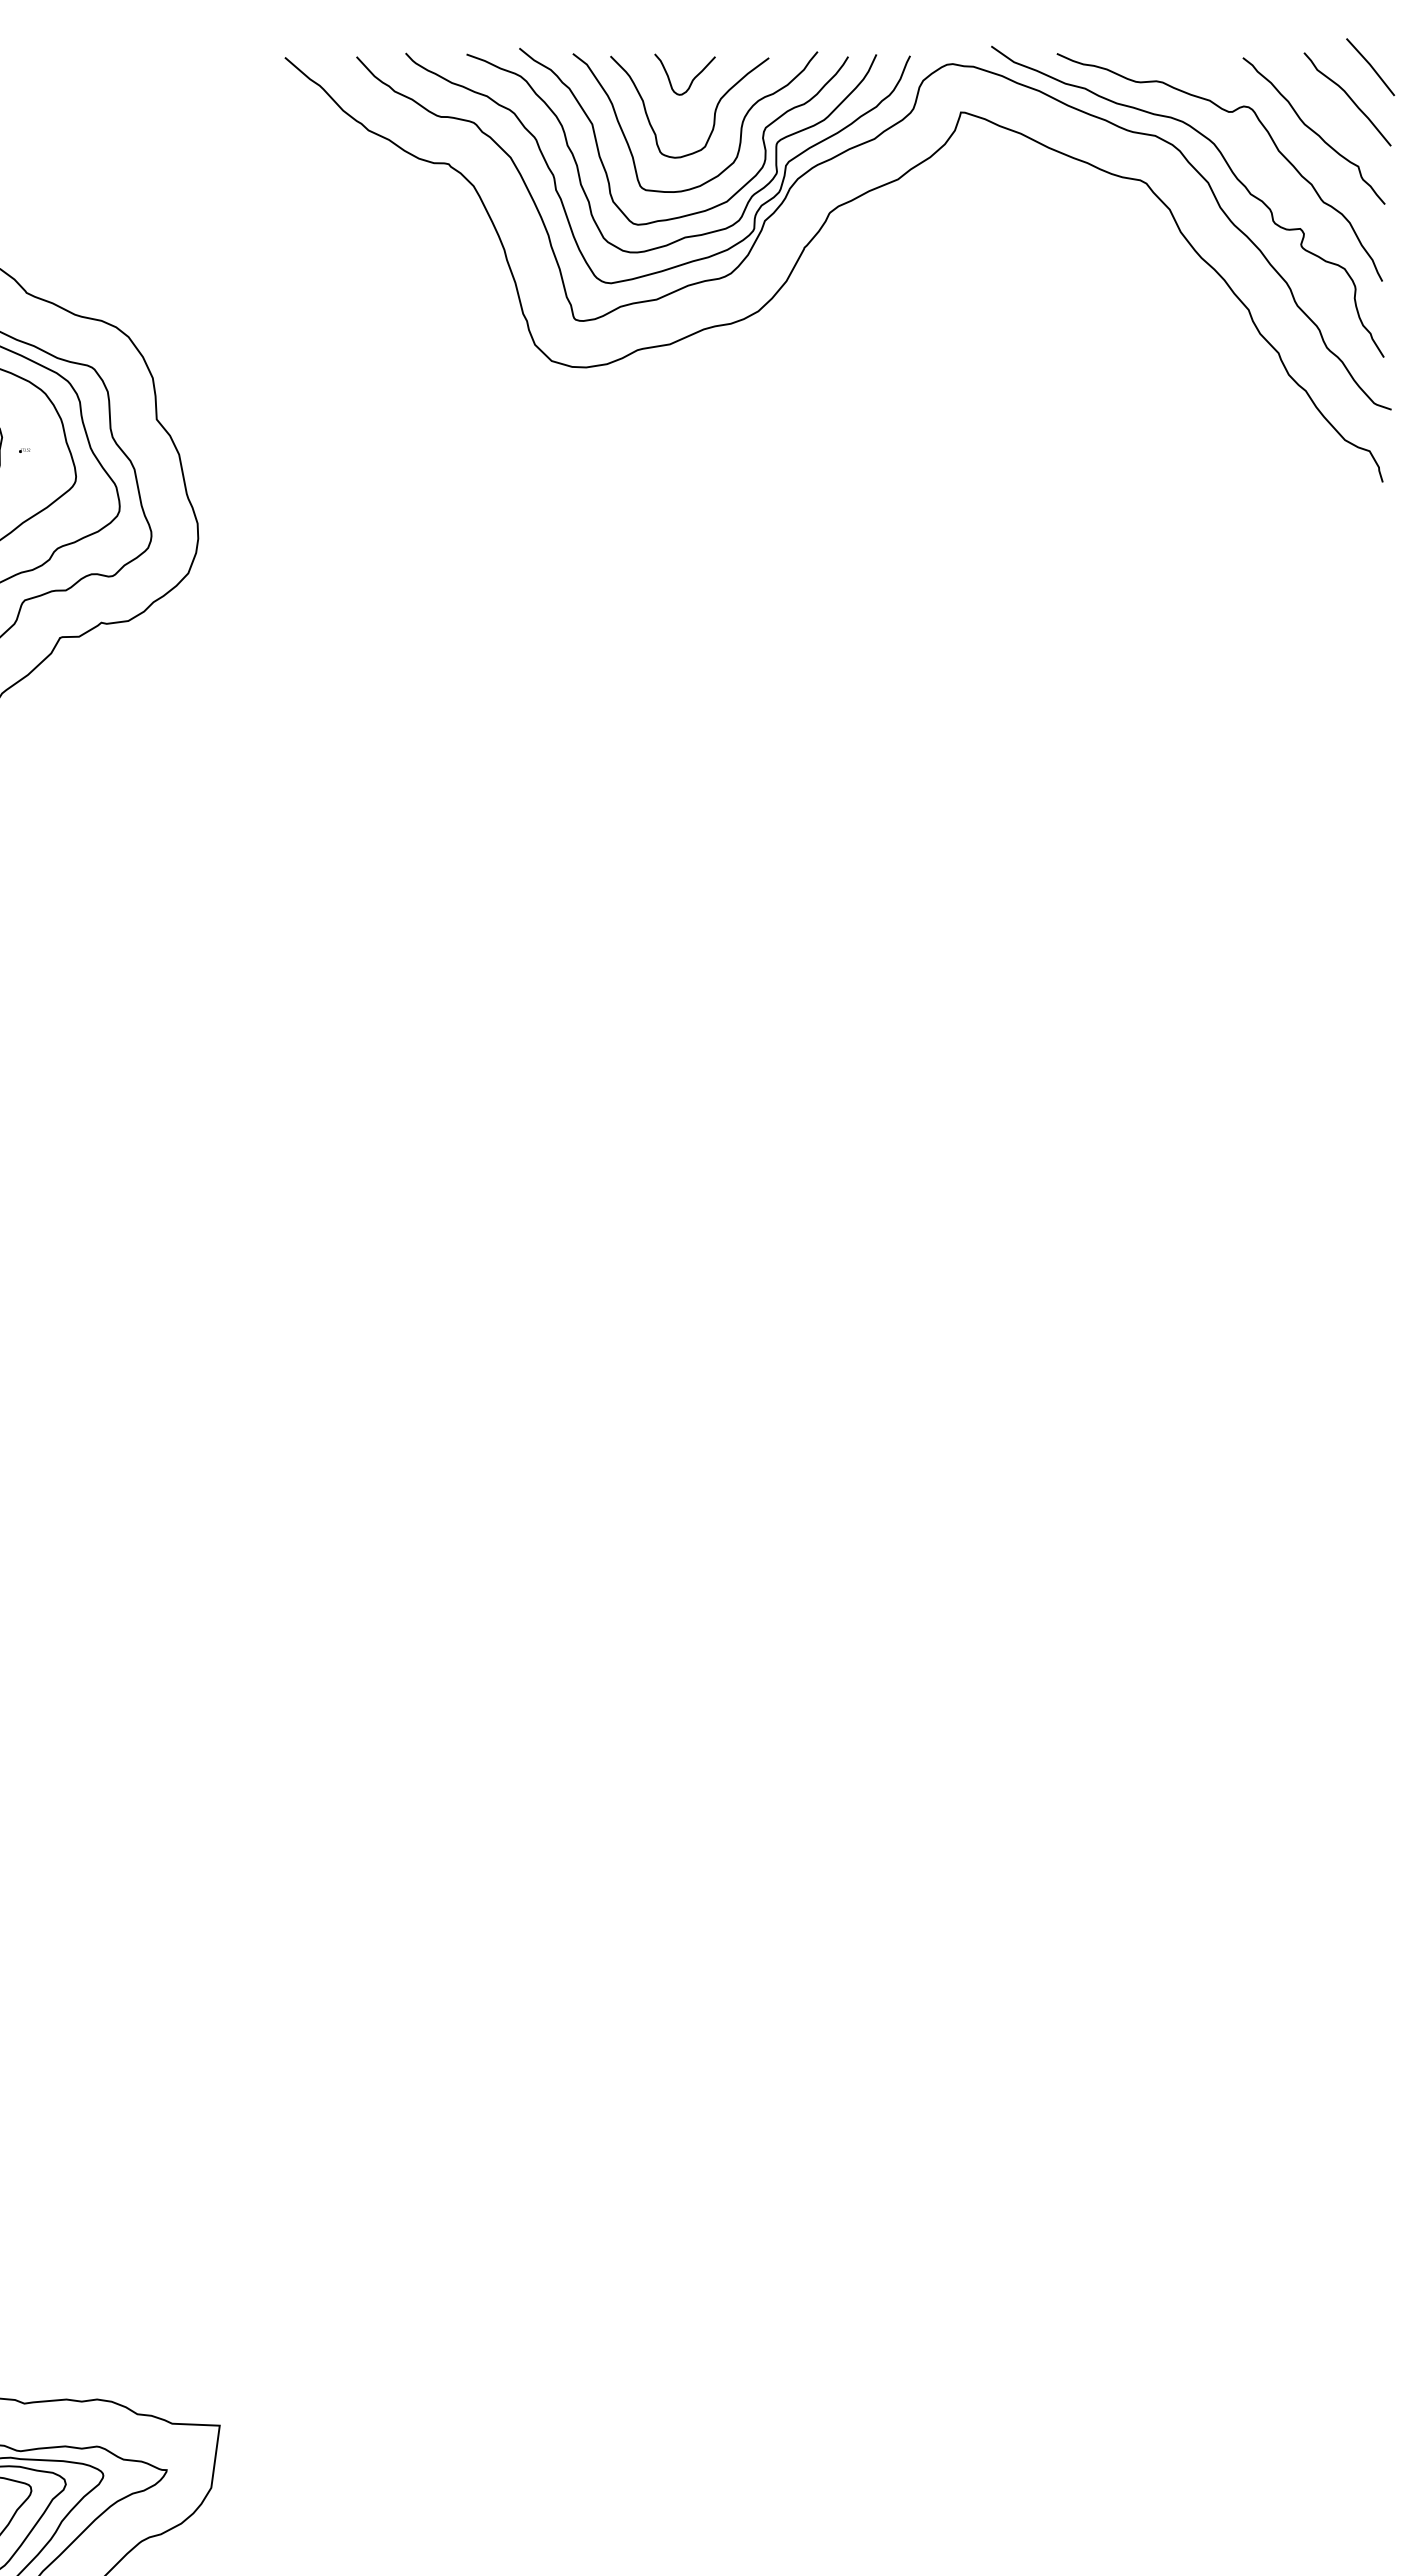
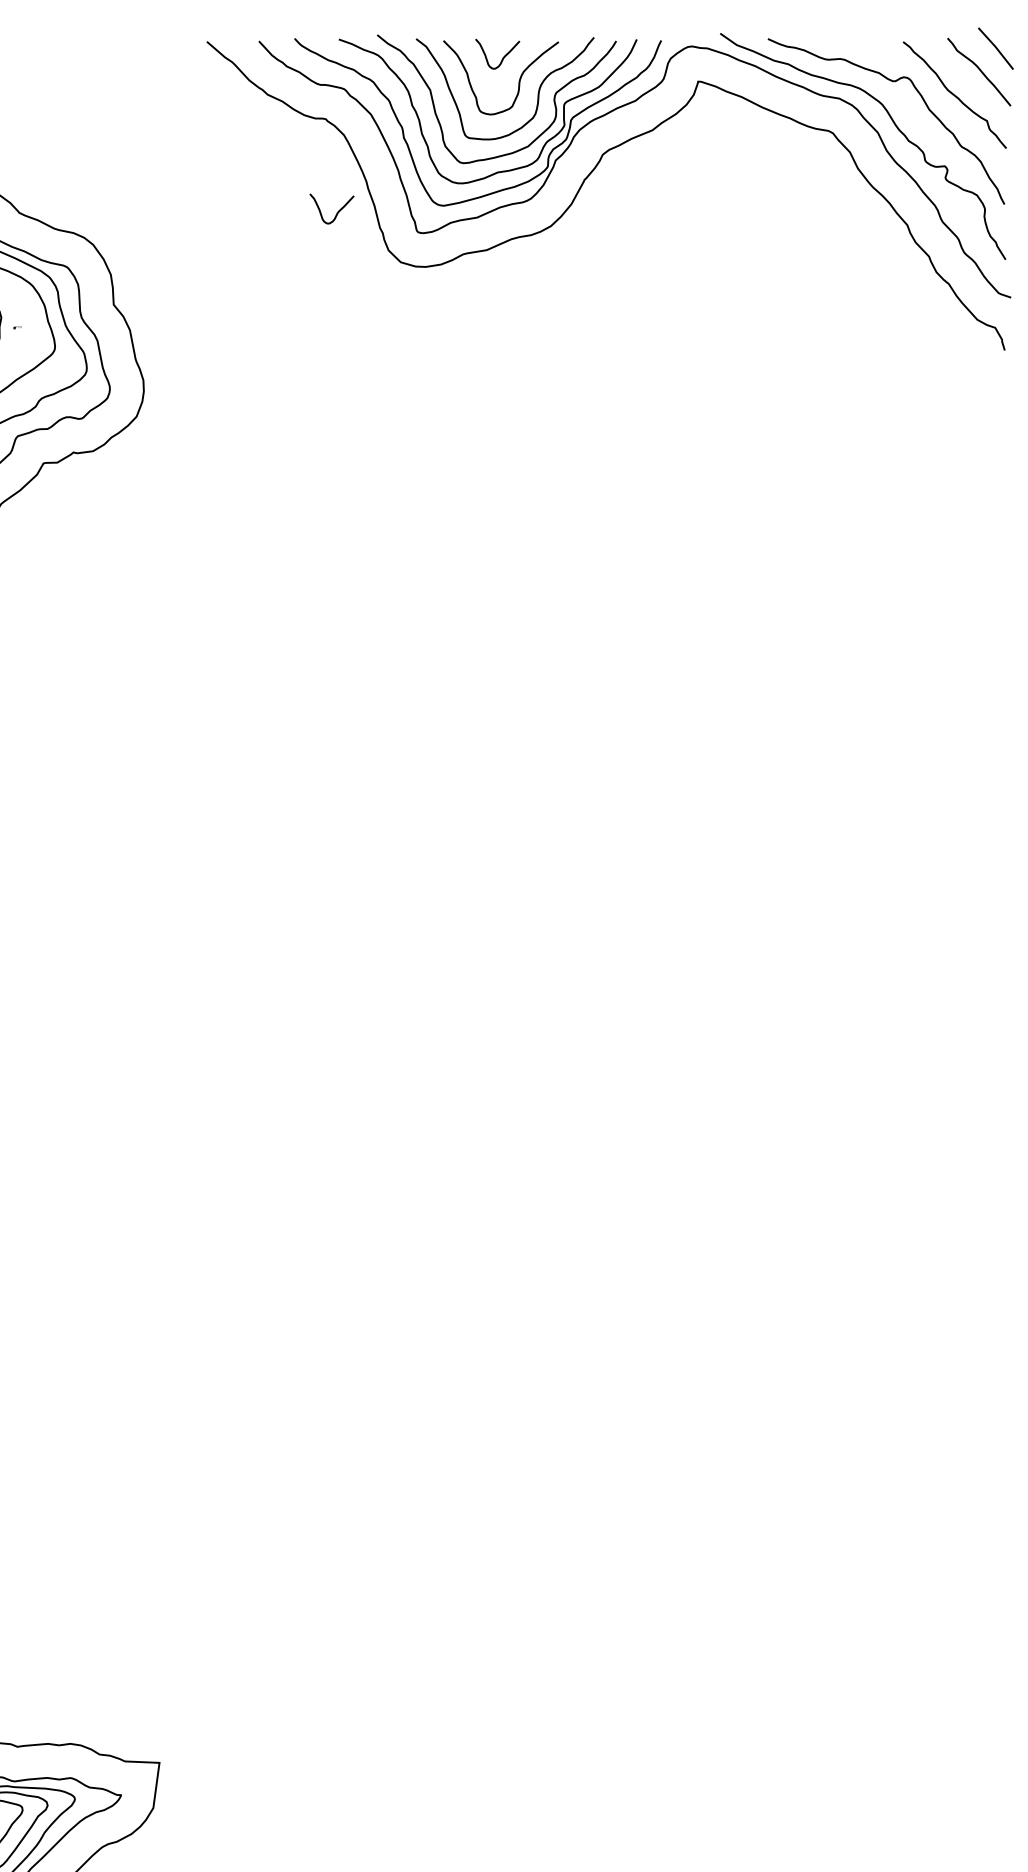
curve: (463, 293) -> (336, 213), added

